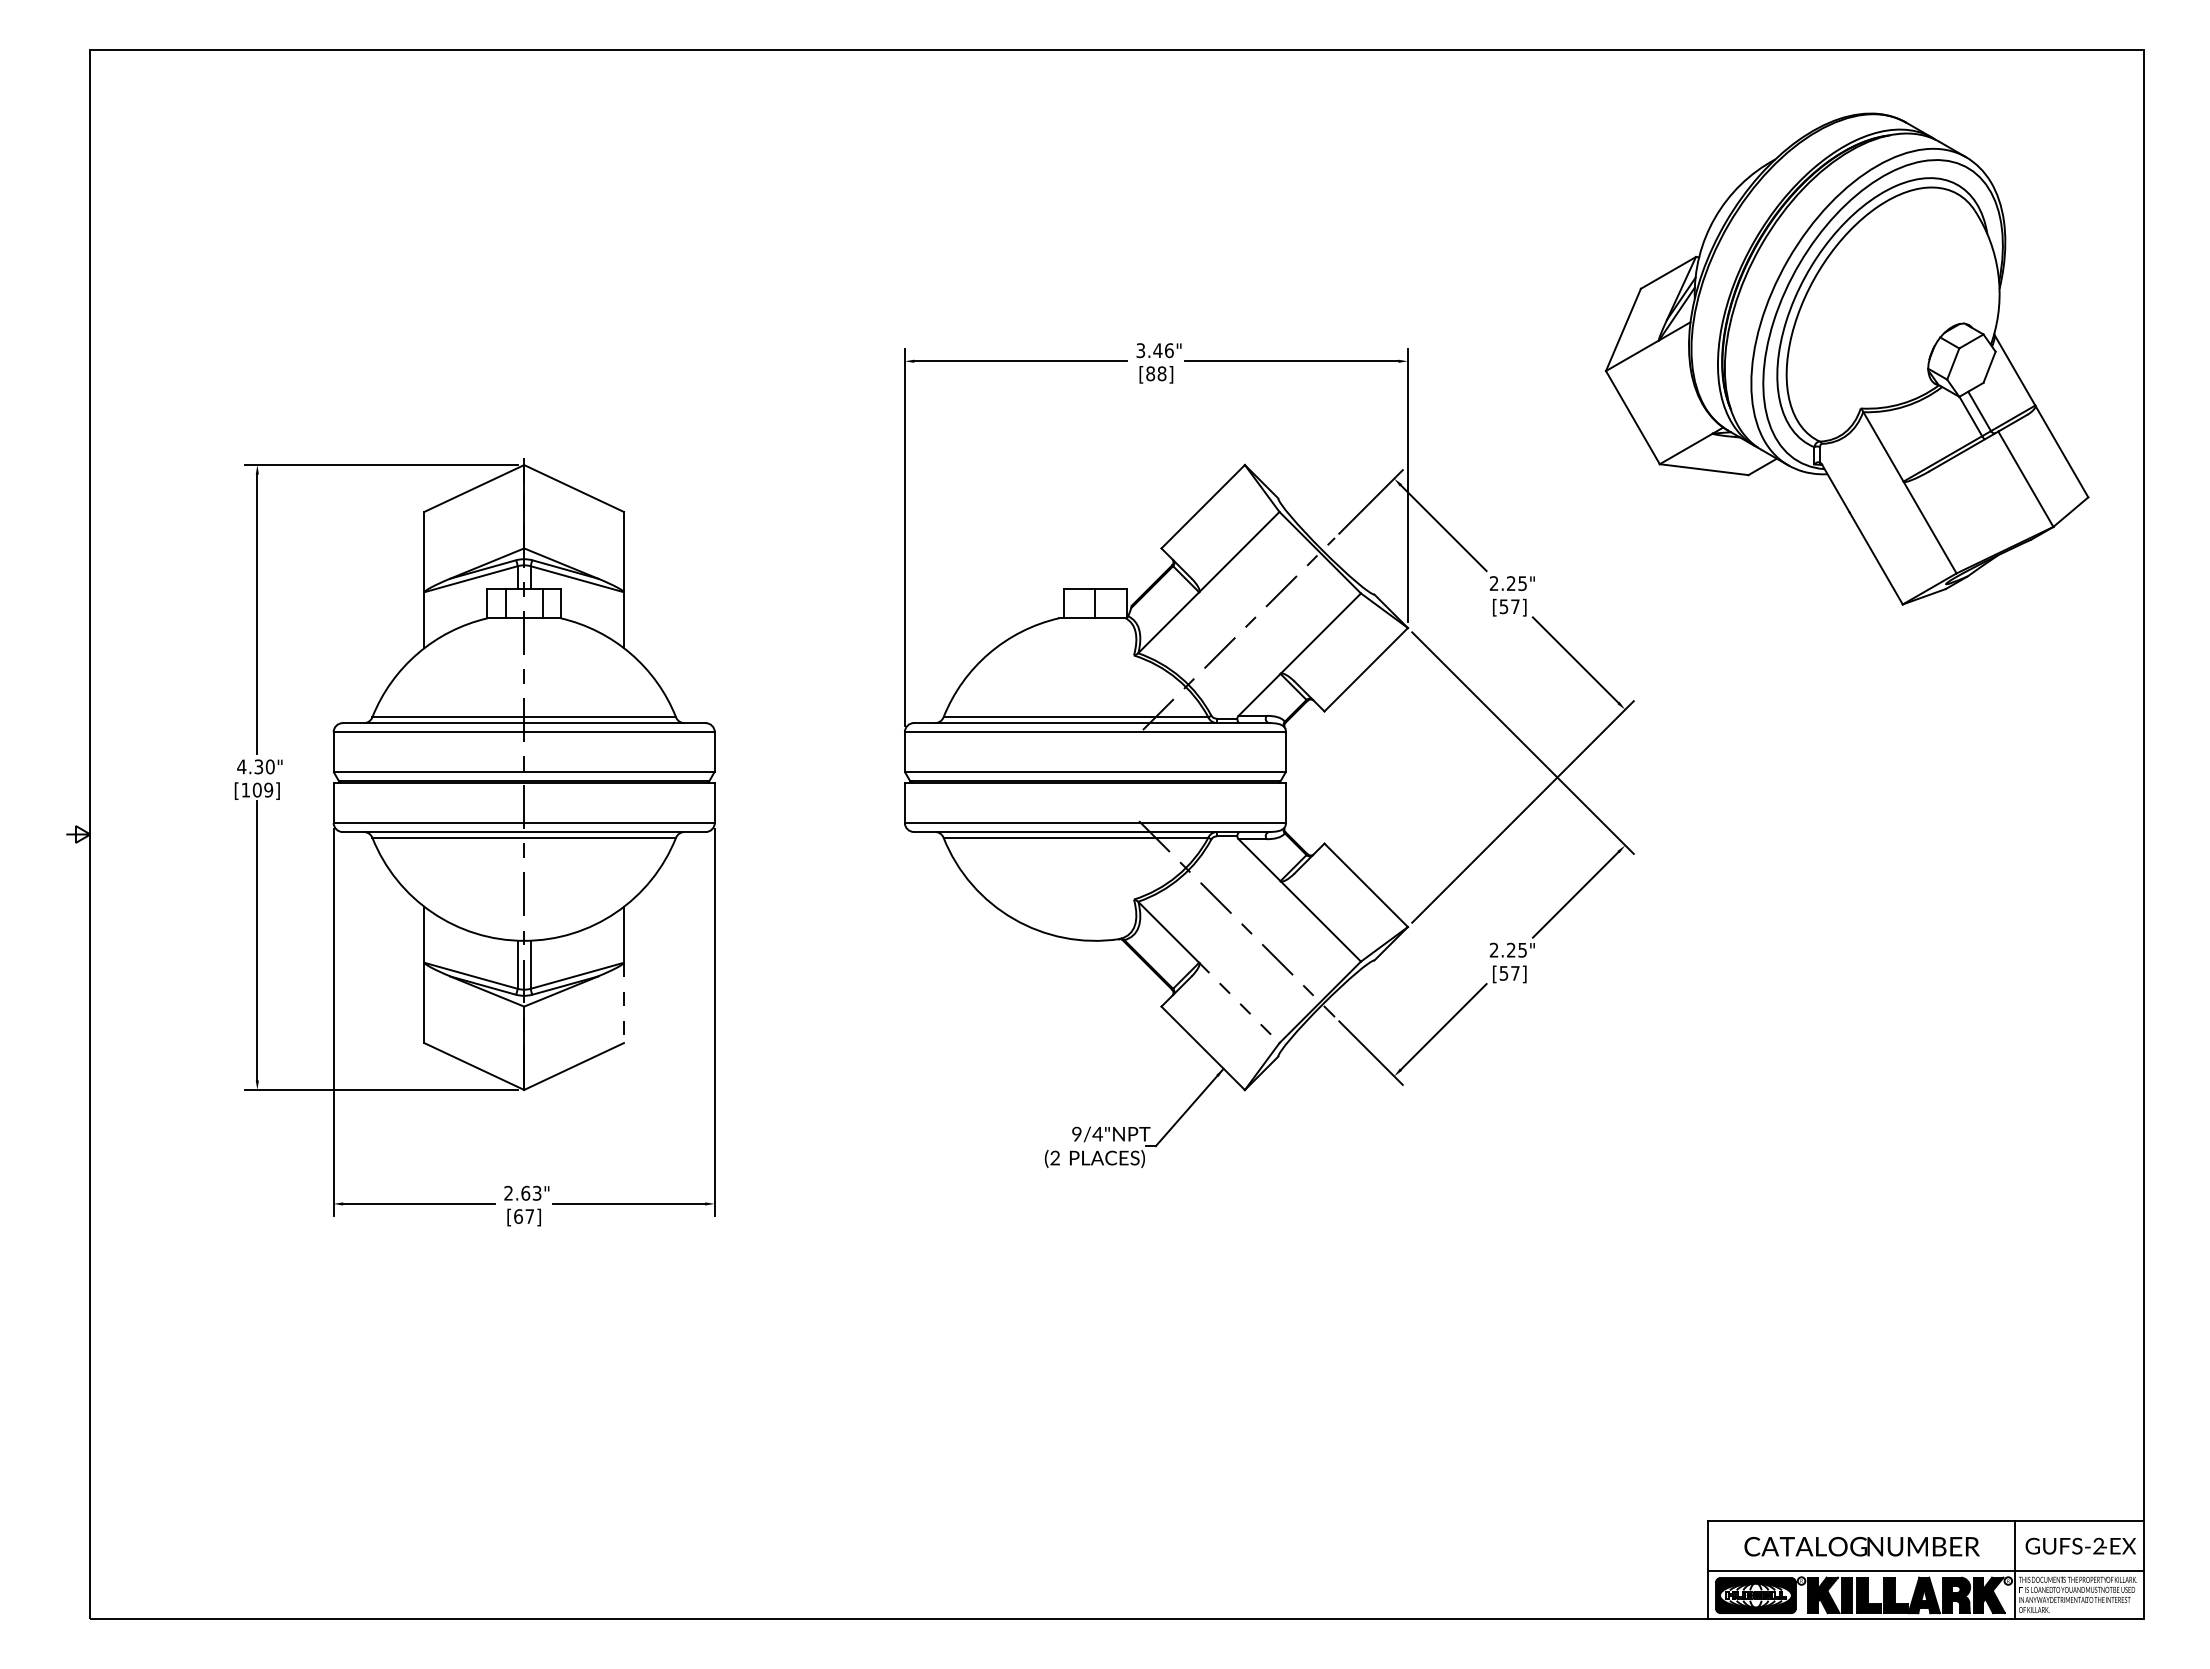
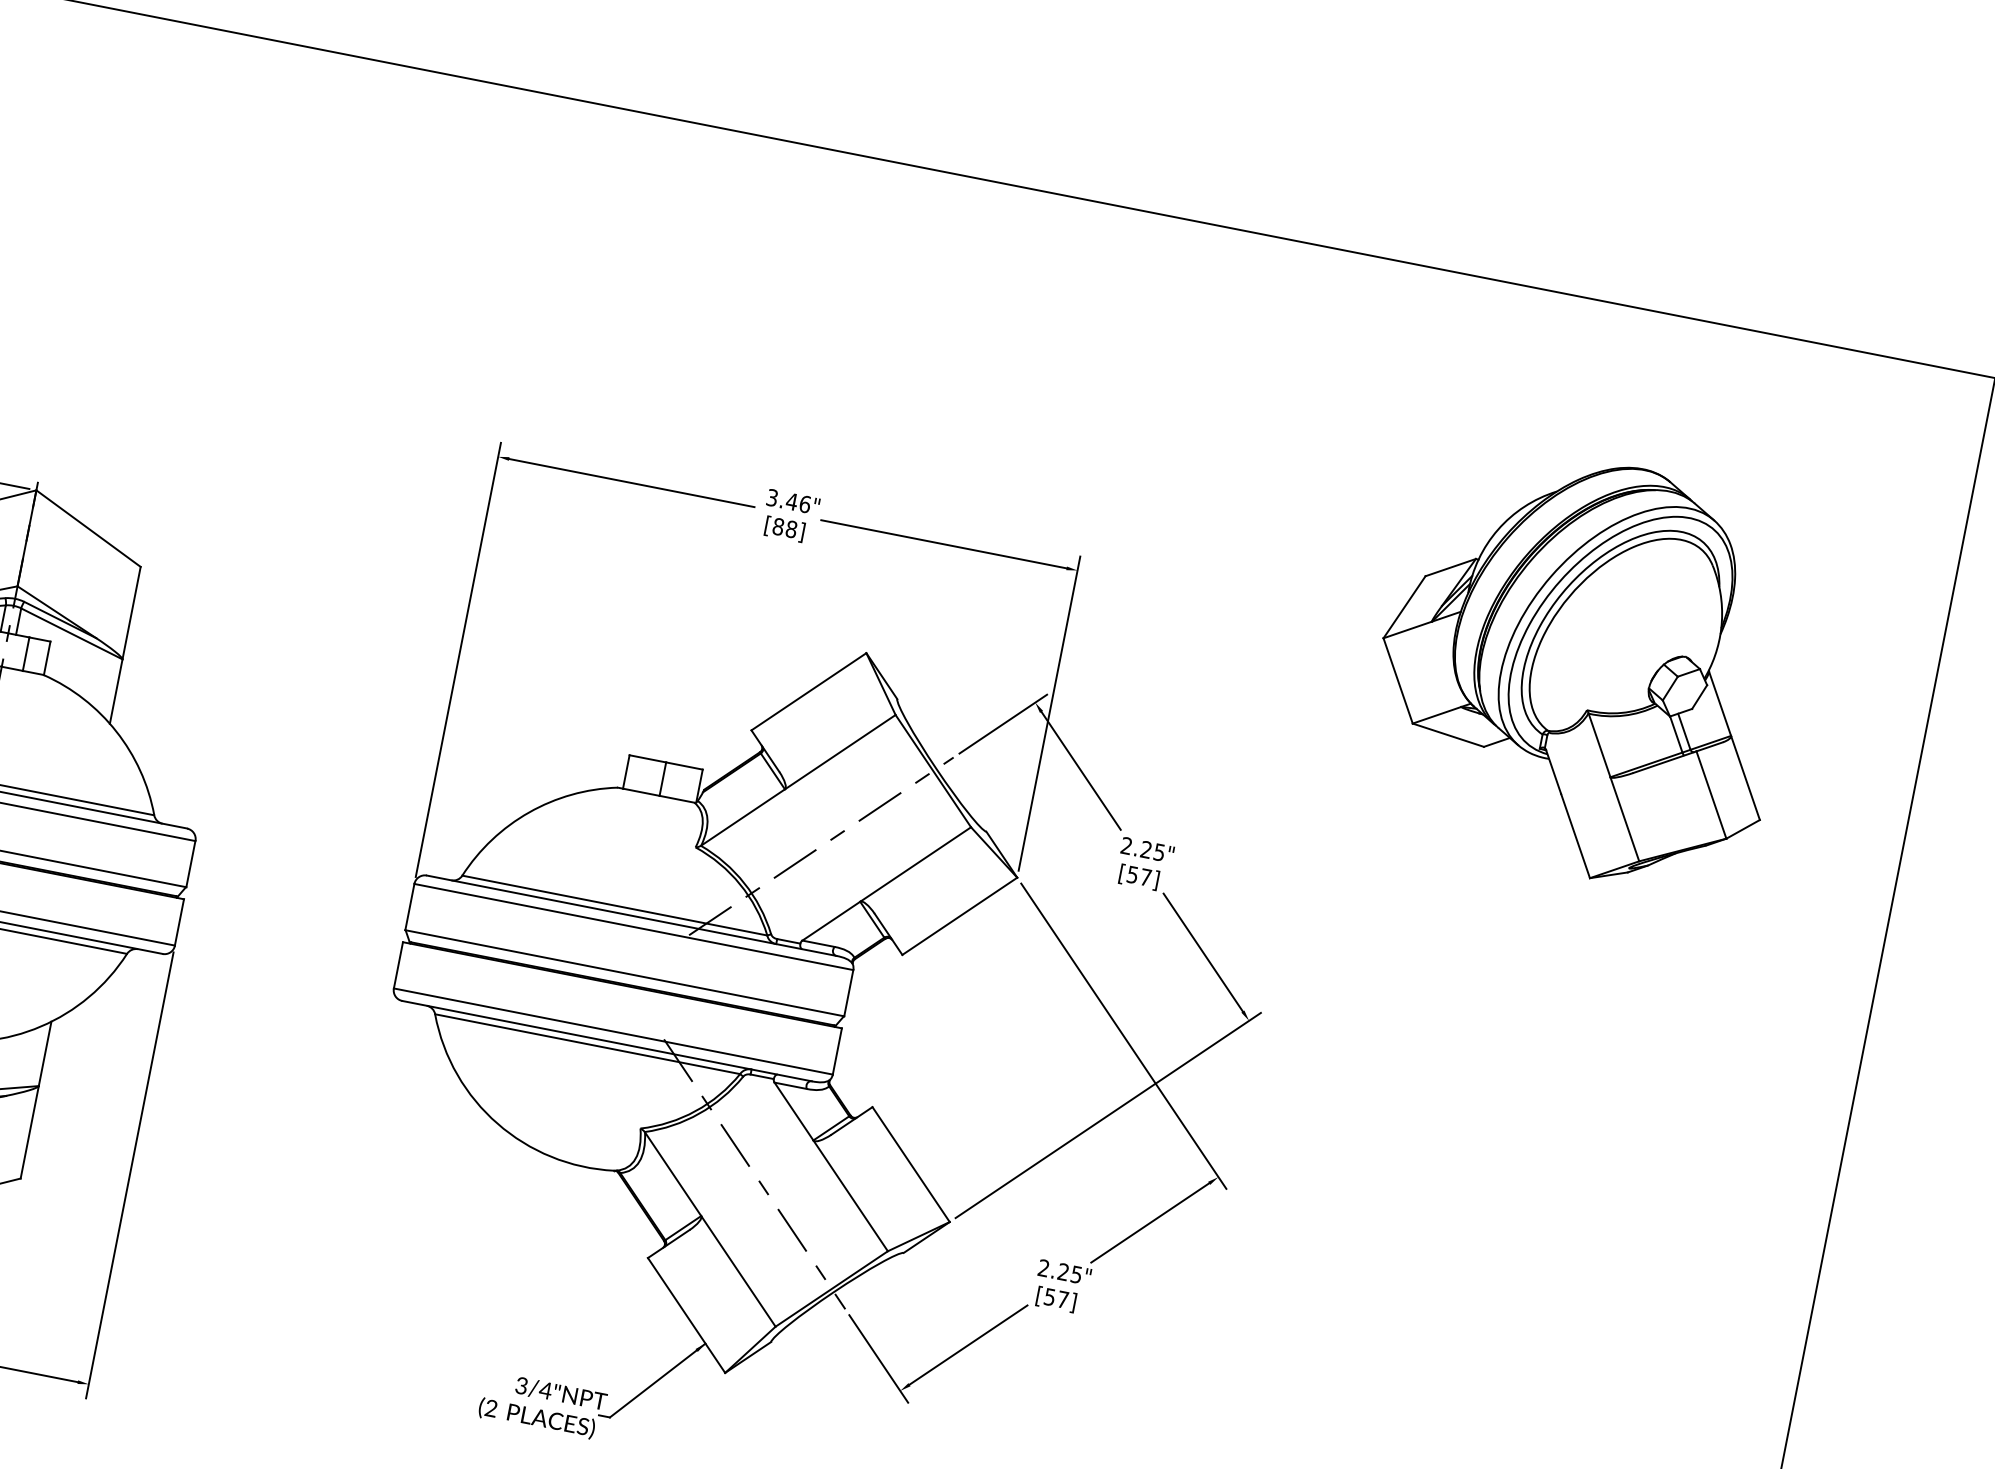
part: (1846, 359) -> (1583, 667), size x0.71
line: (1239, 1002) -> (738, 1270), dashed -> solid
line: (623, 1003) -> (29, 1132), dashed -> solid
text: (1076, 1134) -> (521, 1386), 9/4"NPT -> 3/4"NPT

